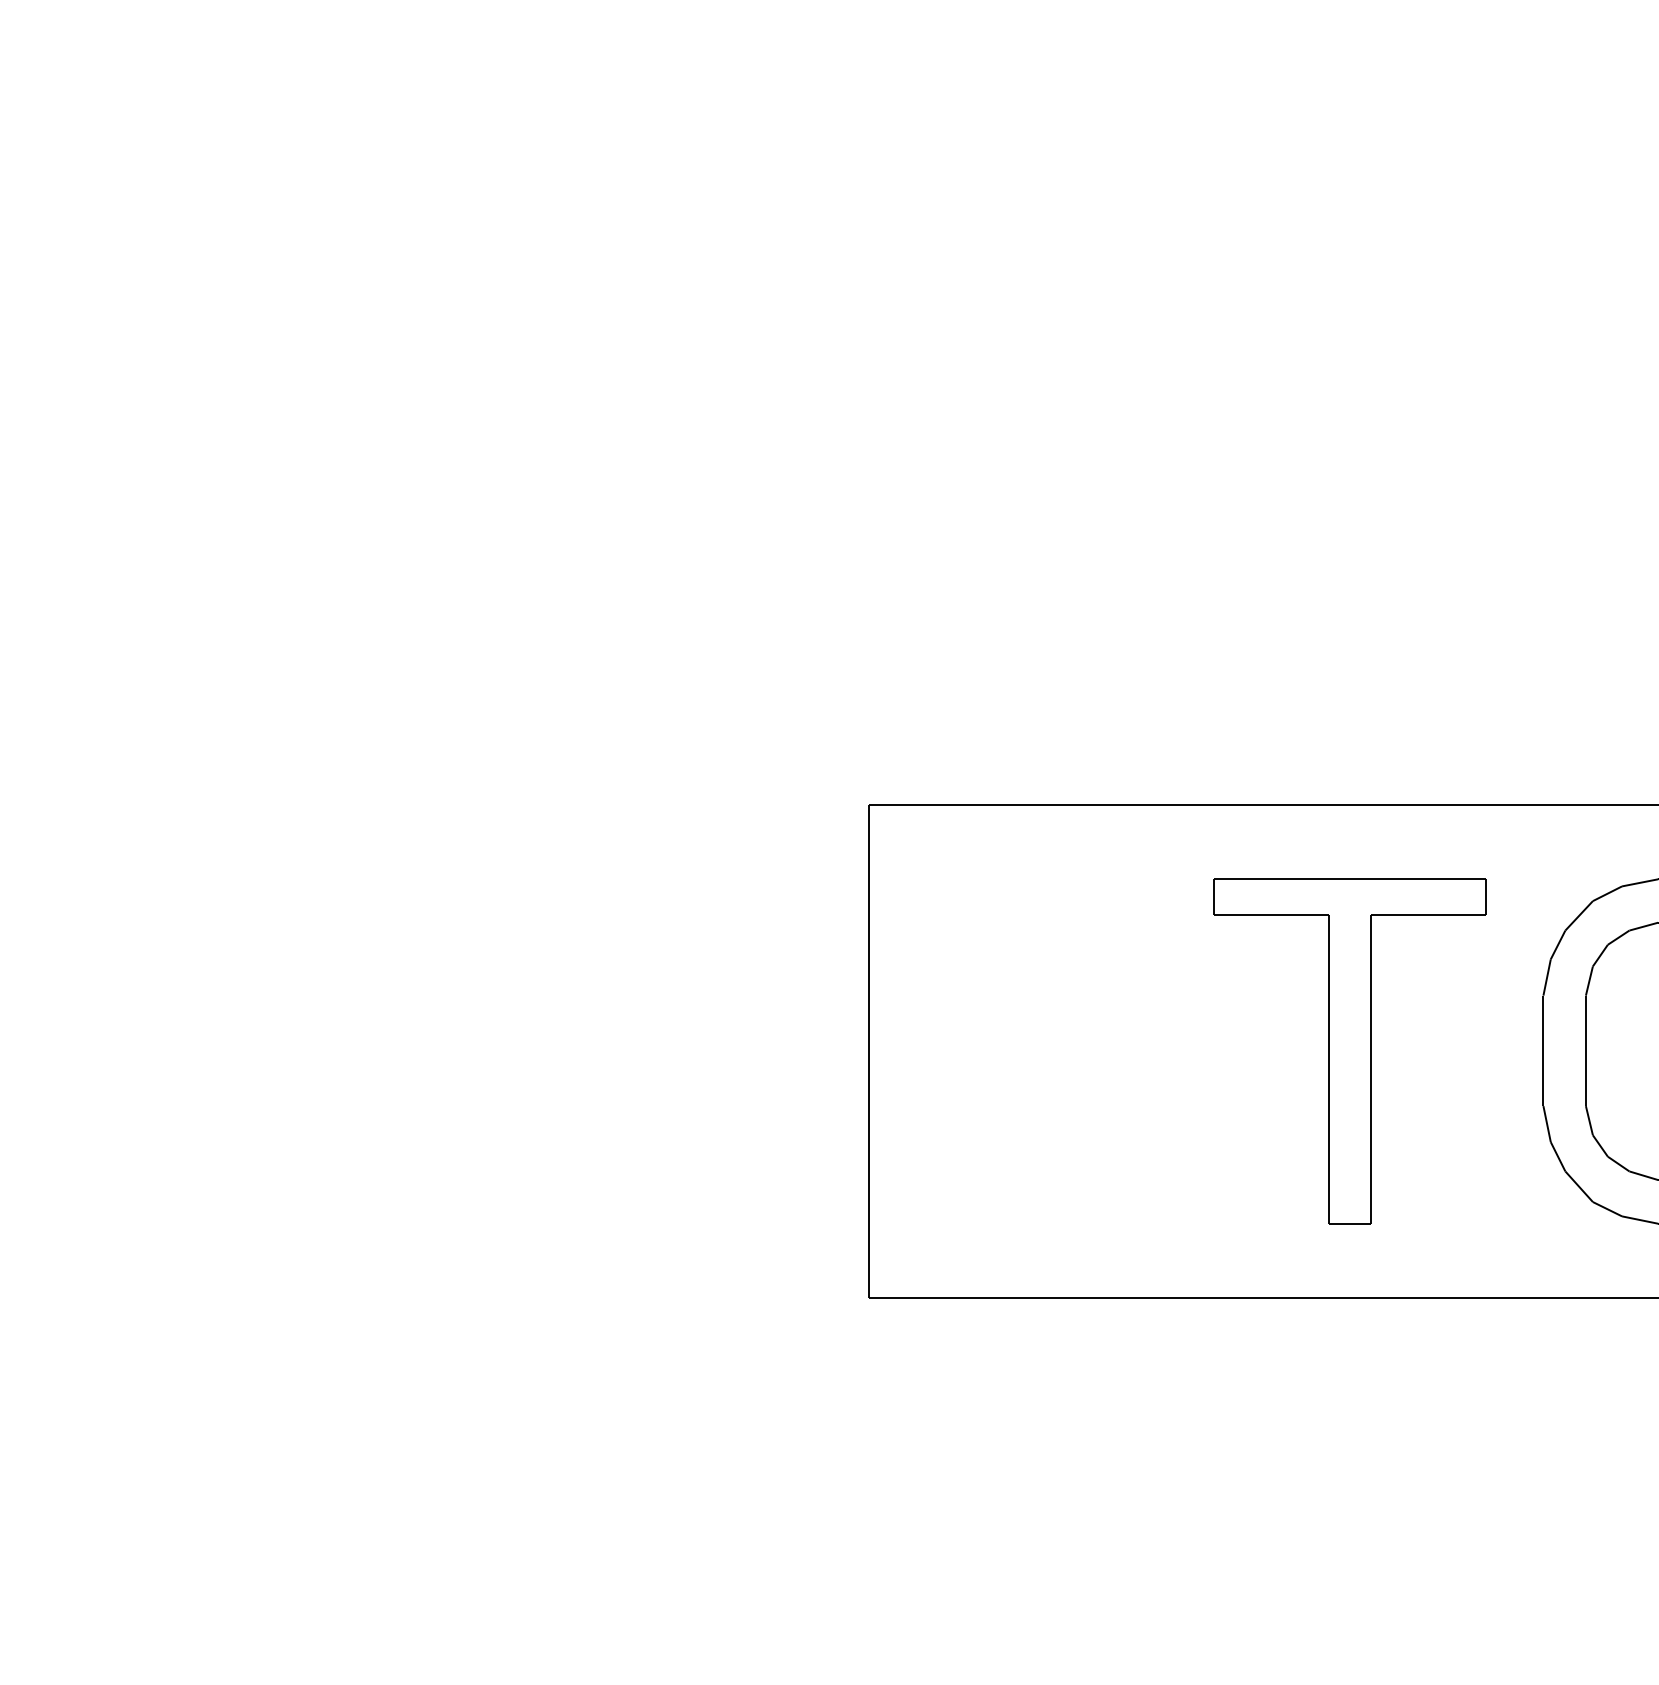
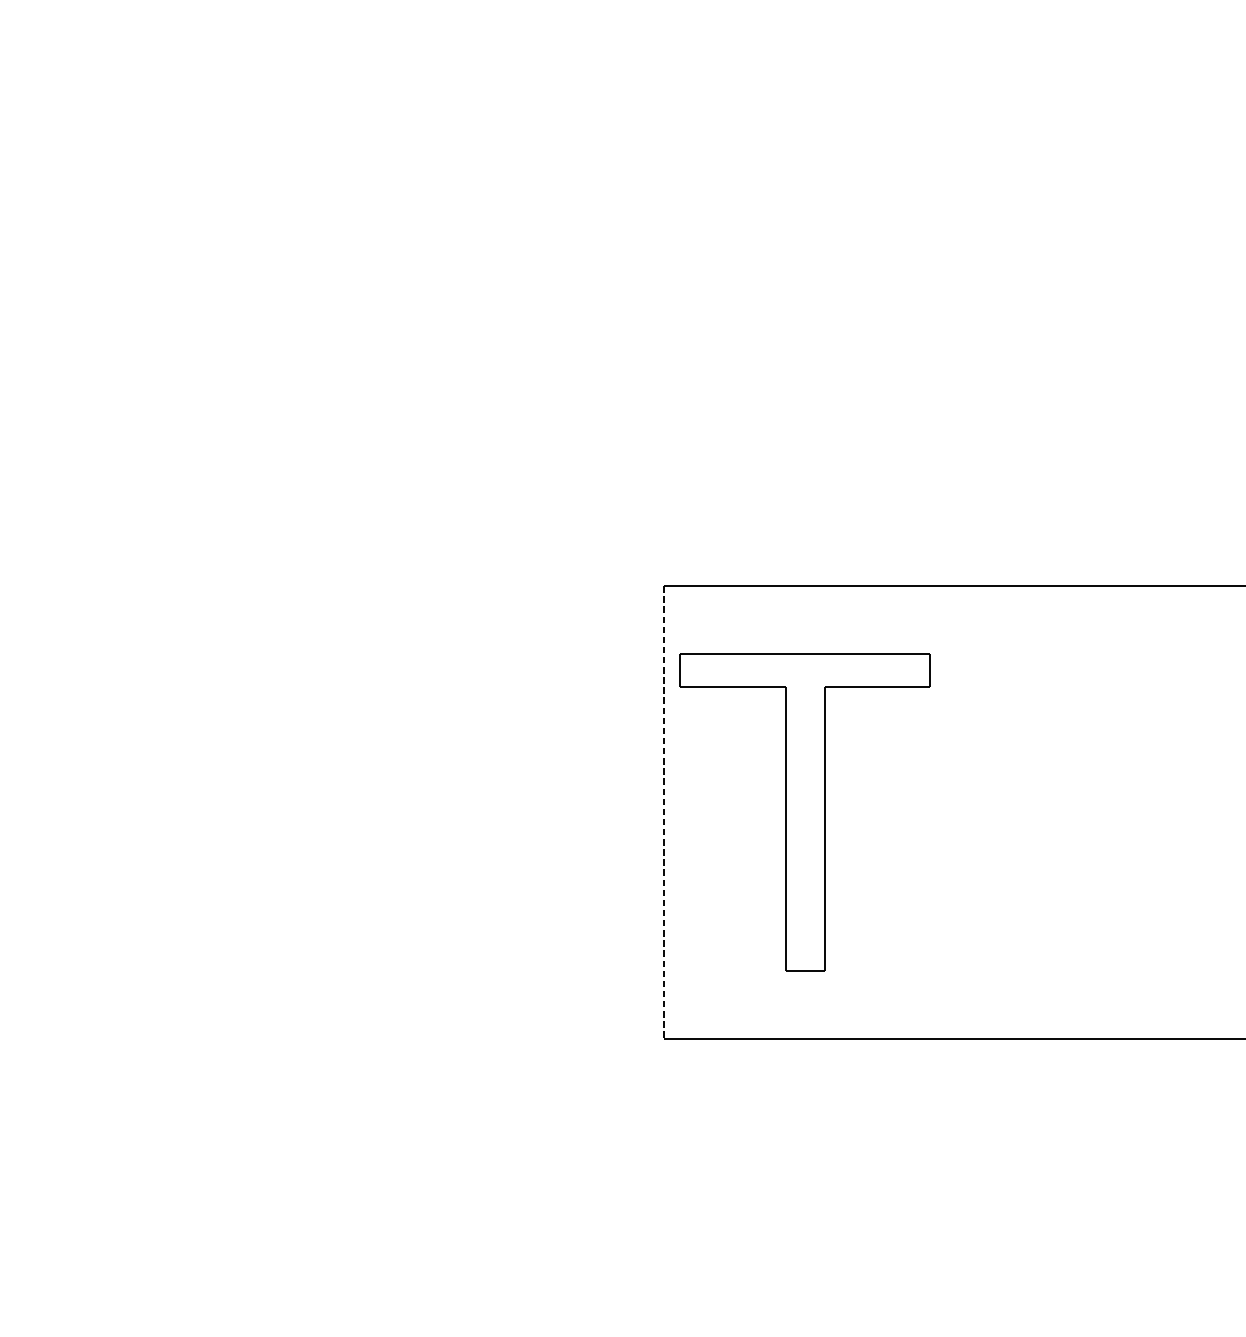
line: (869, 1051) -> (664, 812), solid -> dashed
part: (1349, 1051) -> (804, 812), moved

